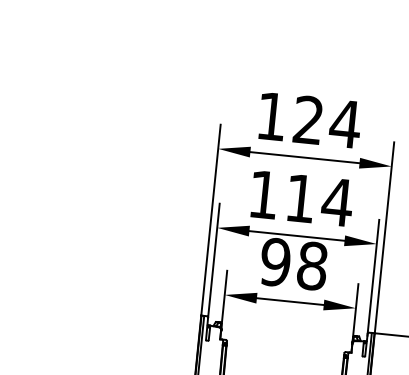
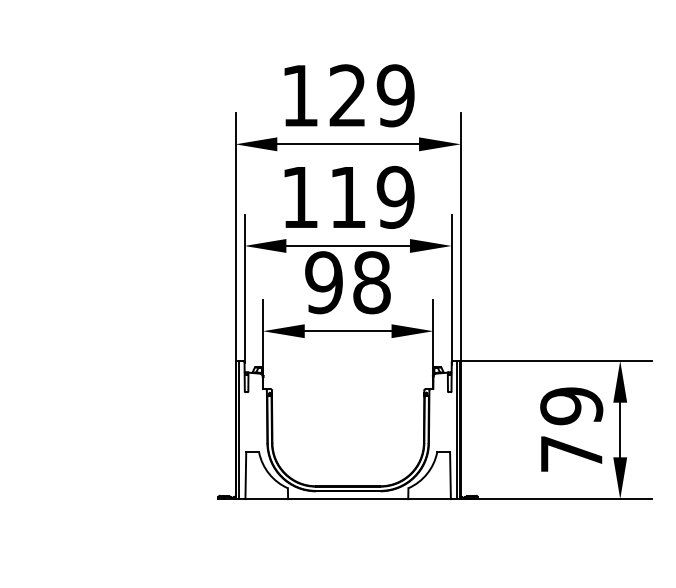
text: (345, 123) -> (395, 95), 124 -> 129
text: (337, 201) -> (395, 196), 114 -> 119

